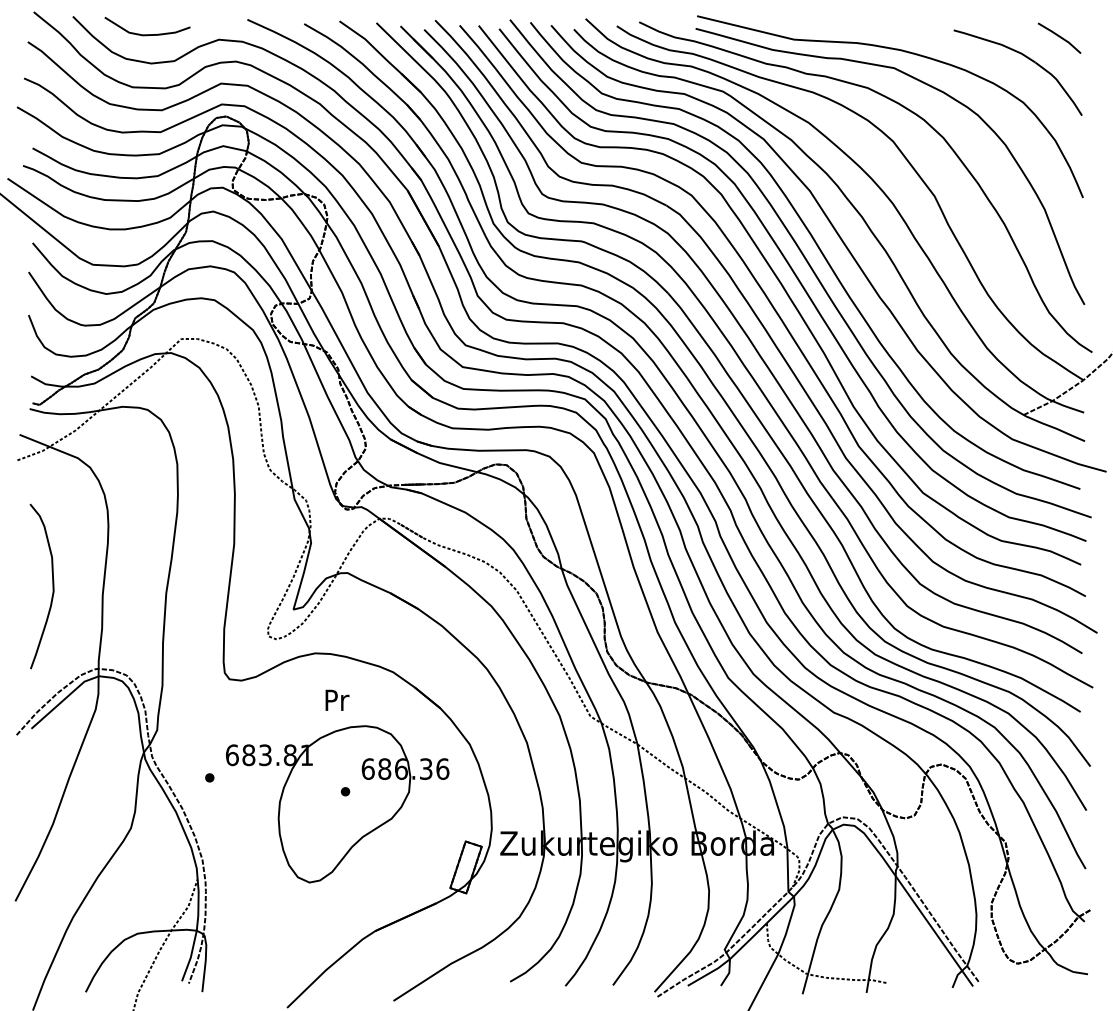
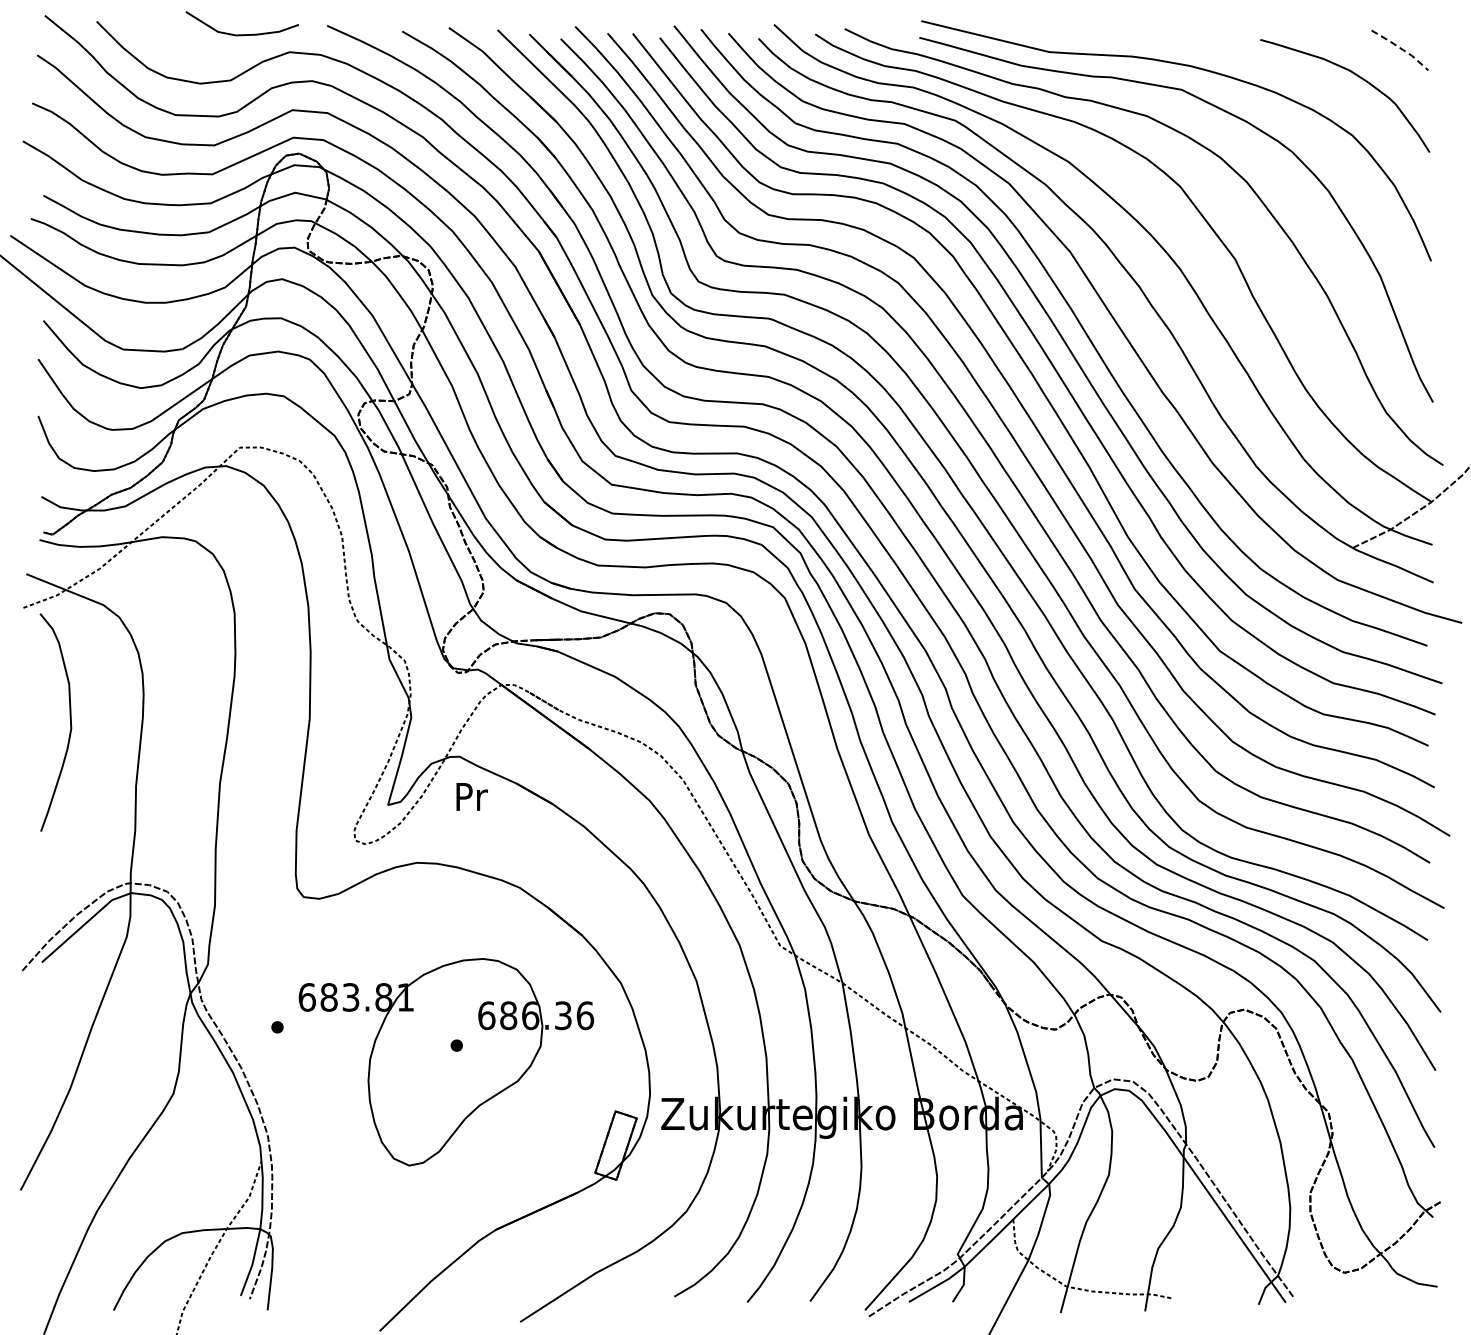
curve: (147, 34) -> (242, 34), moved
line: (1060, 36) -> (1401, 48), solid -> dashed
curve: (52, 583) -> (69, 718), moved
text: (336, 700) -> (471, 796), moved

